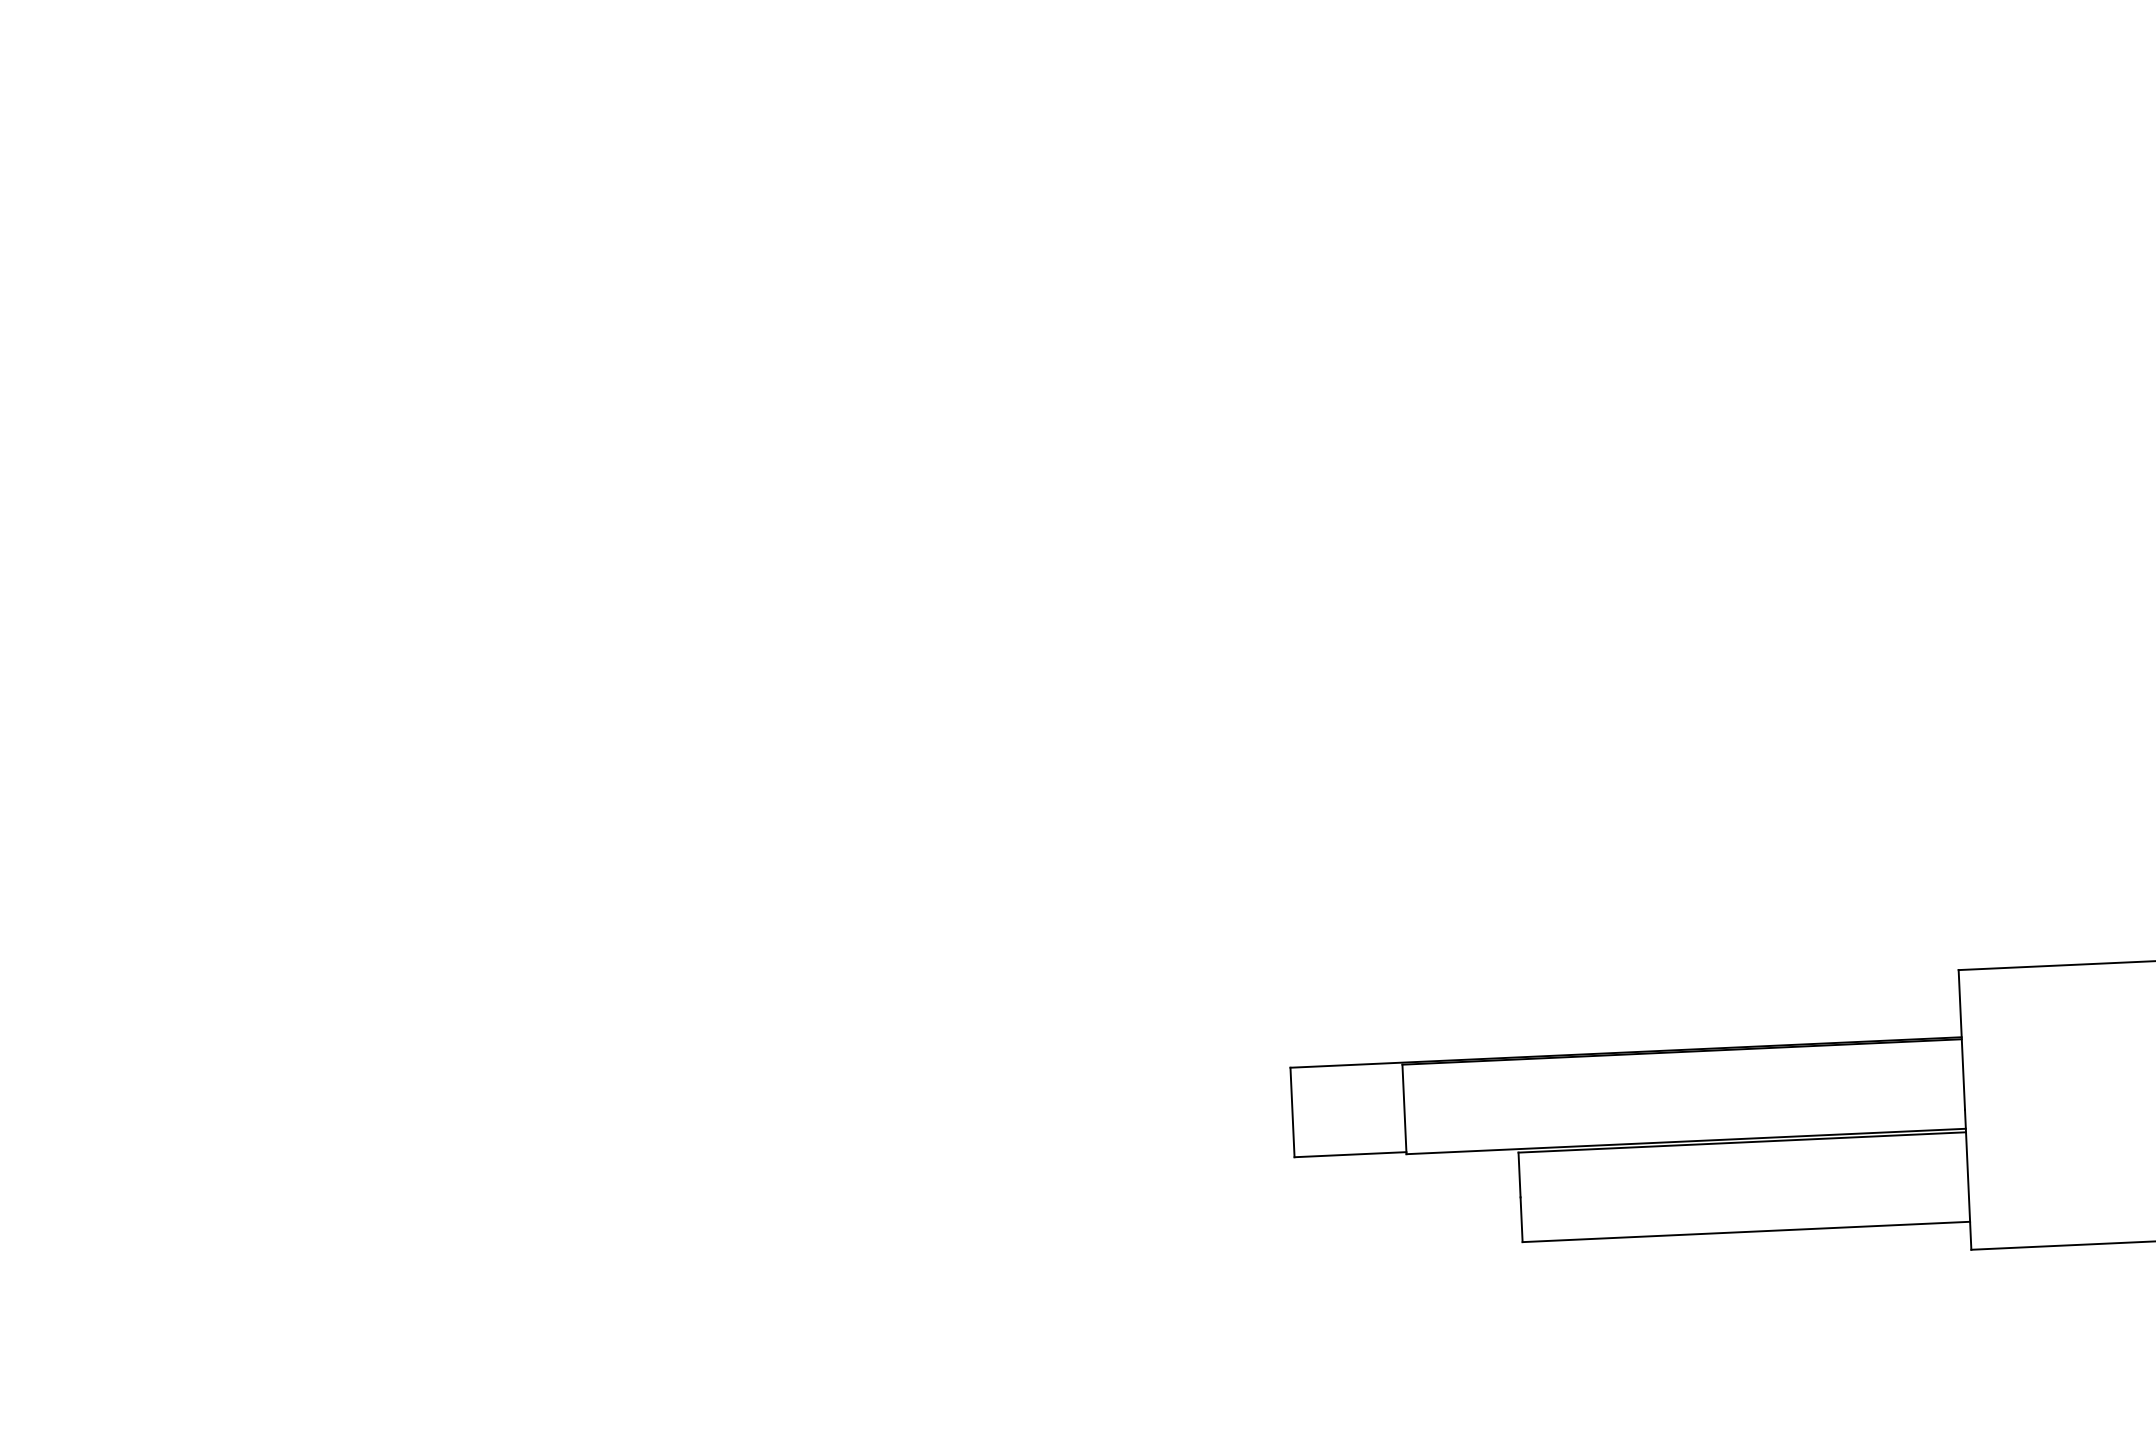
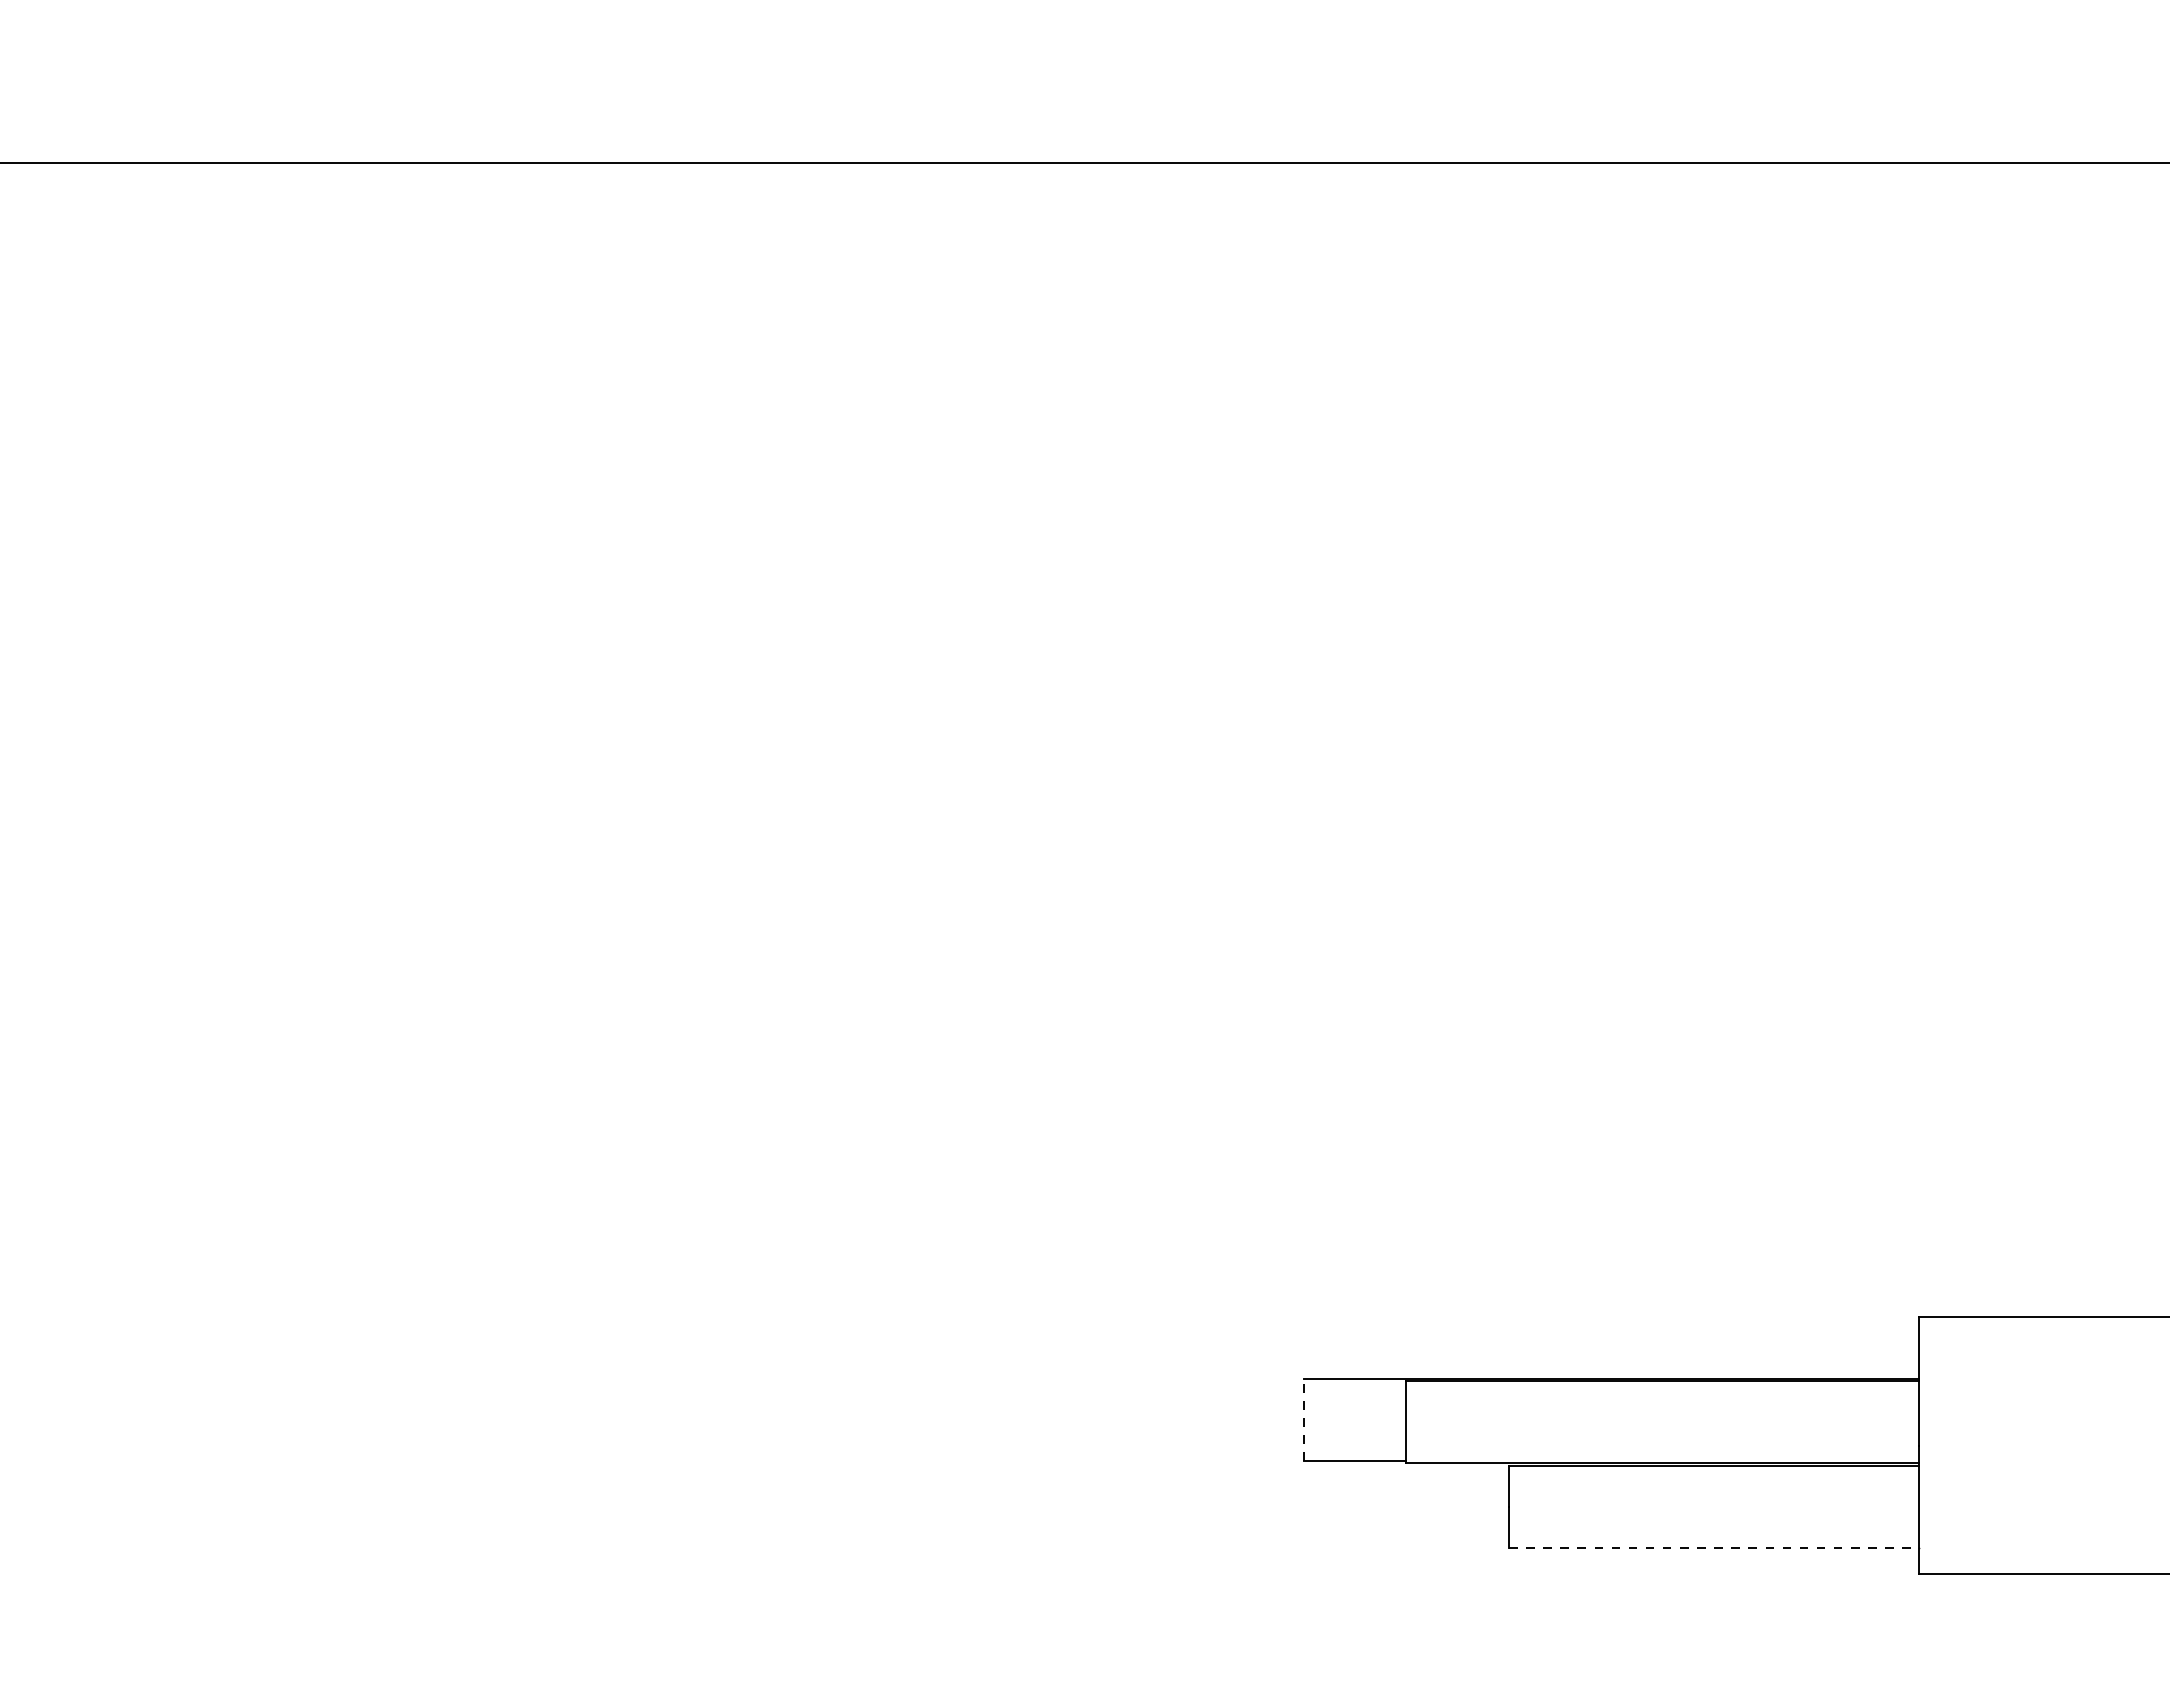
line: (1292, 1112) -> (1303, 1419), solid -> dashed
line: (1746, 1232) -> (1714, 1548), solid -> dashed

